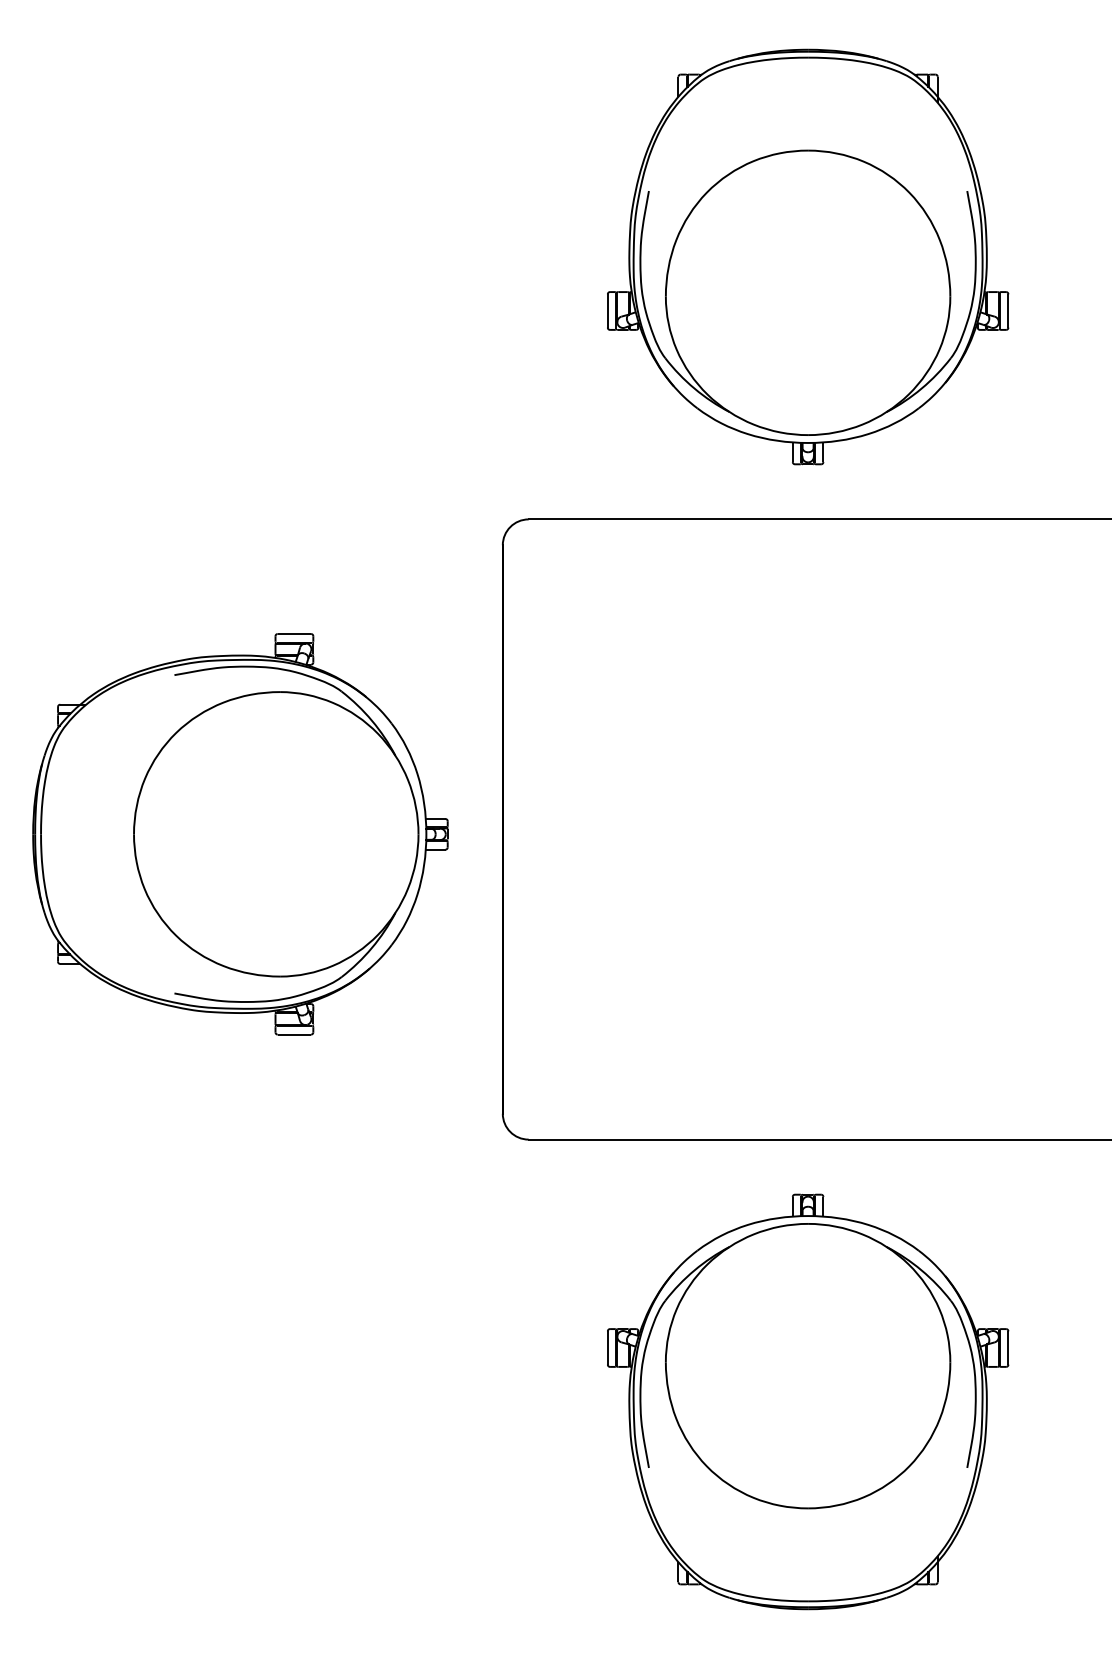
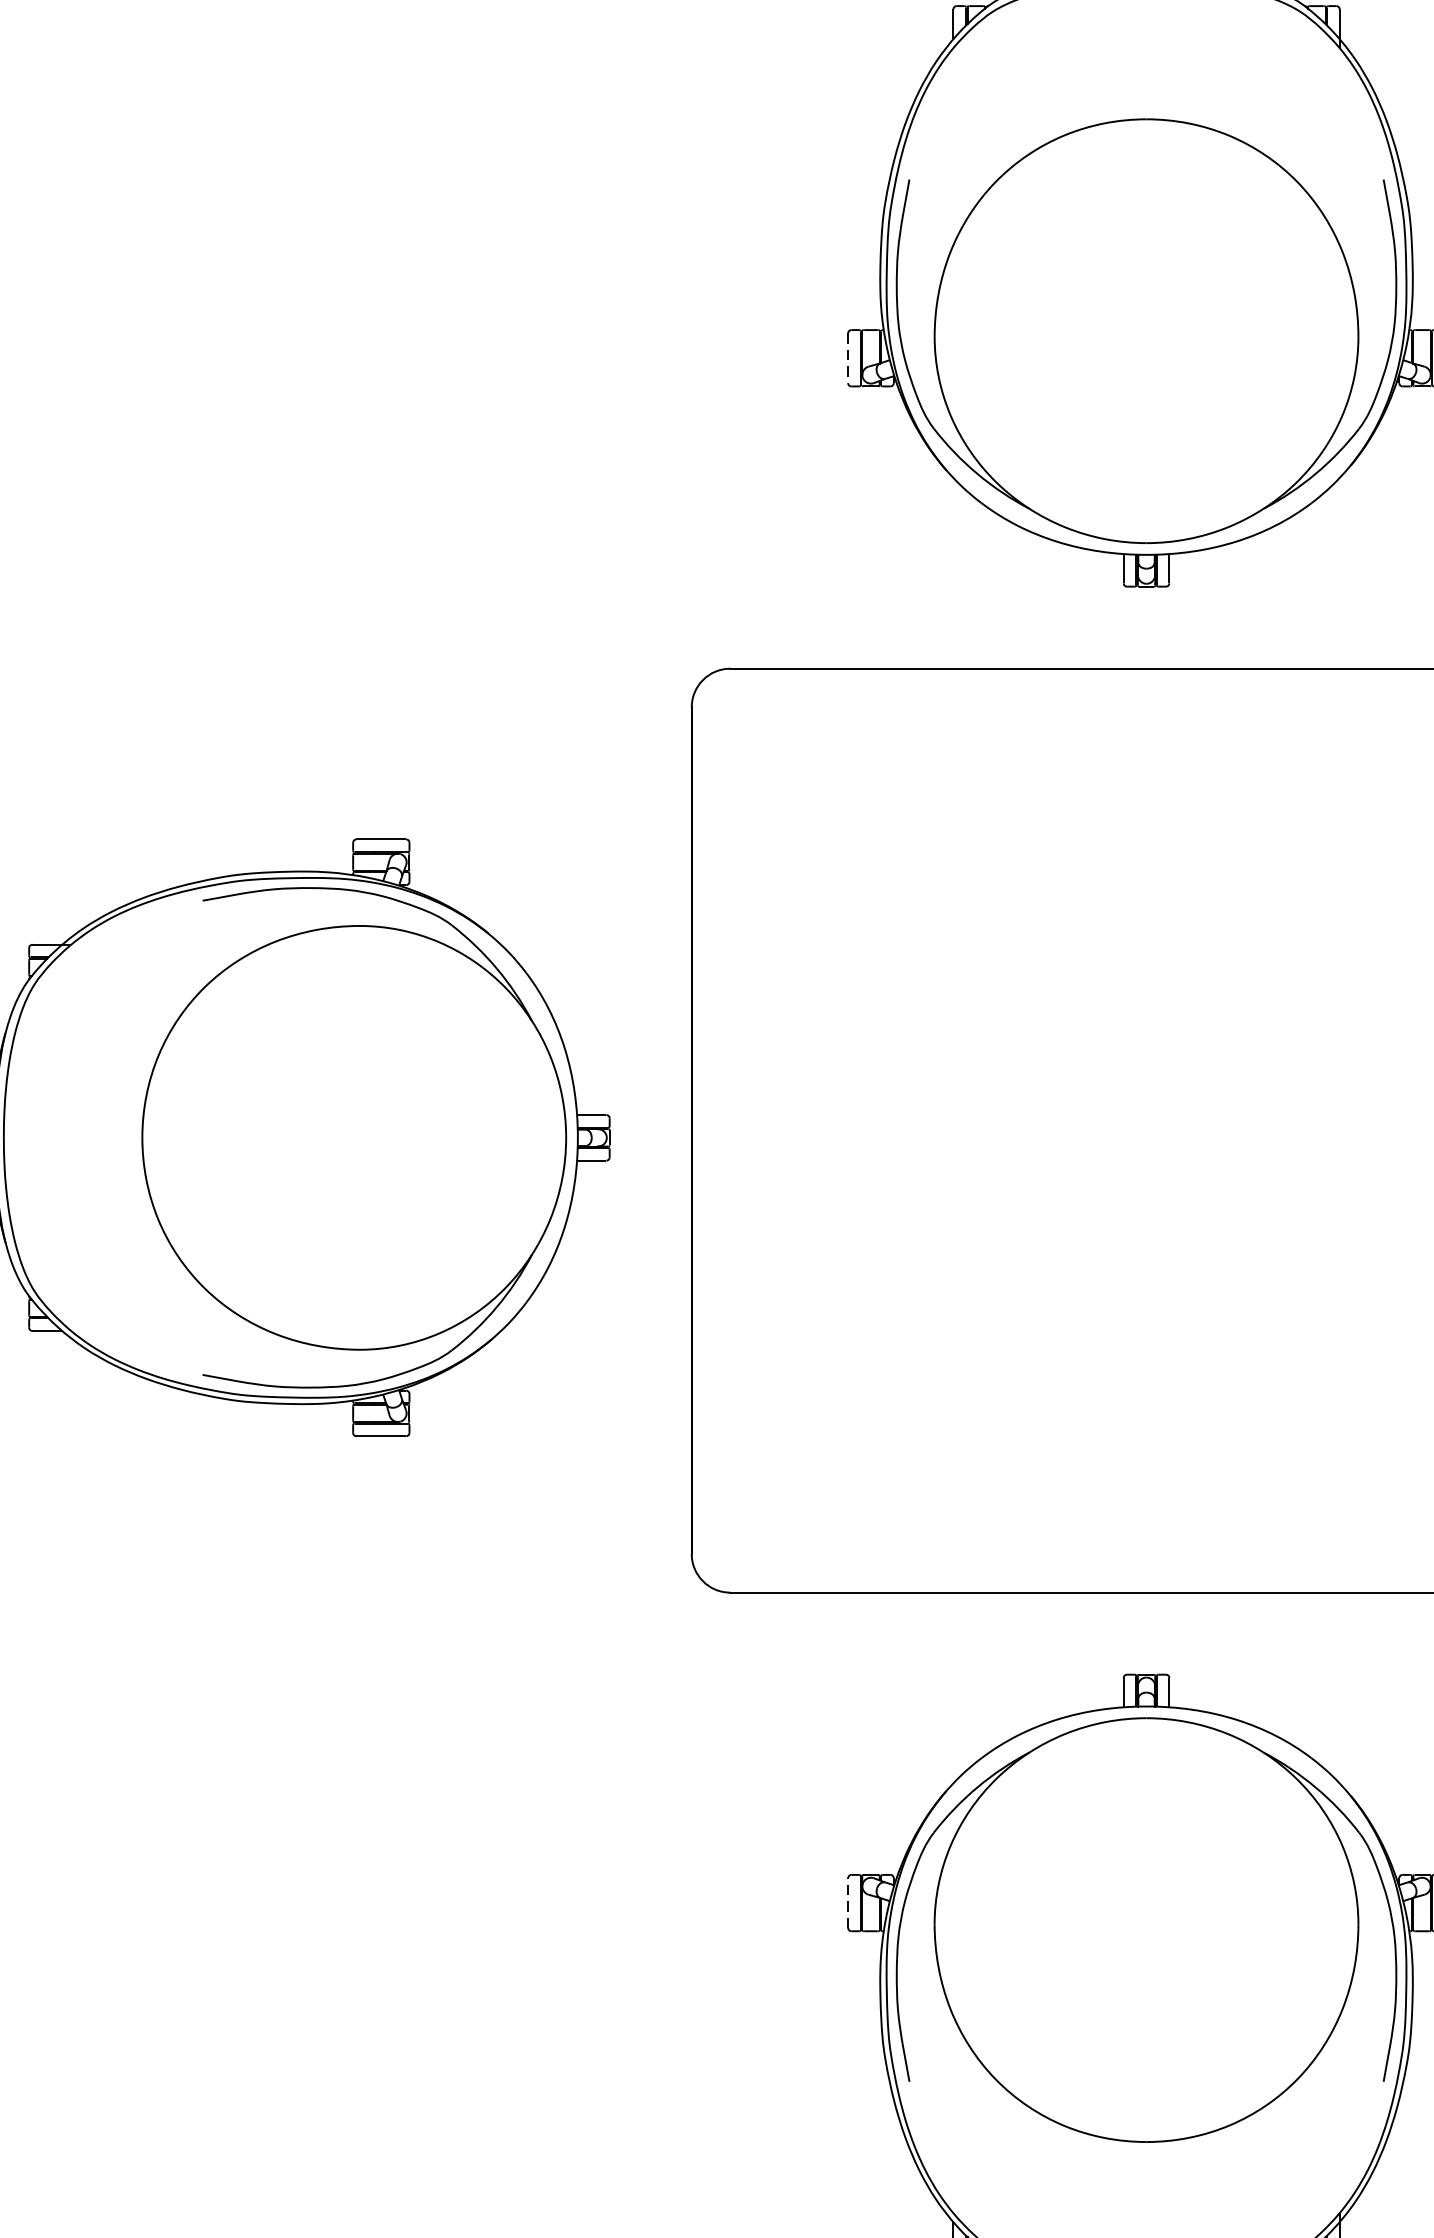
line: (607, 311) -> (847, 358), solid -> dashed
line: (607, 1348) -> (847, 1903), solid -> dashed

